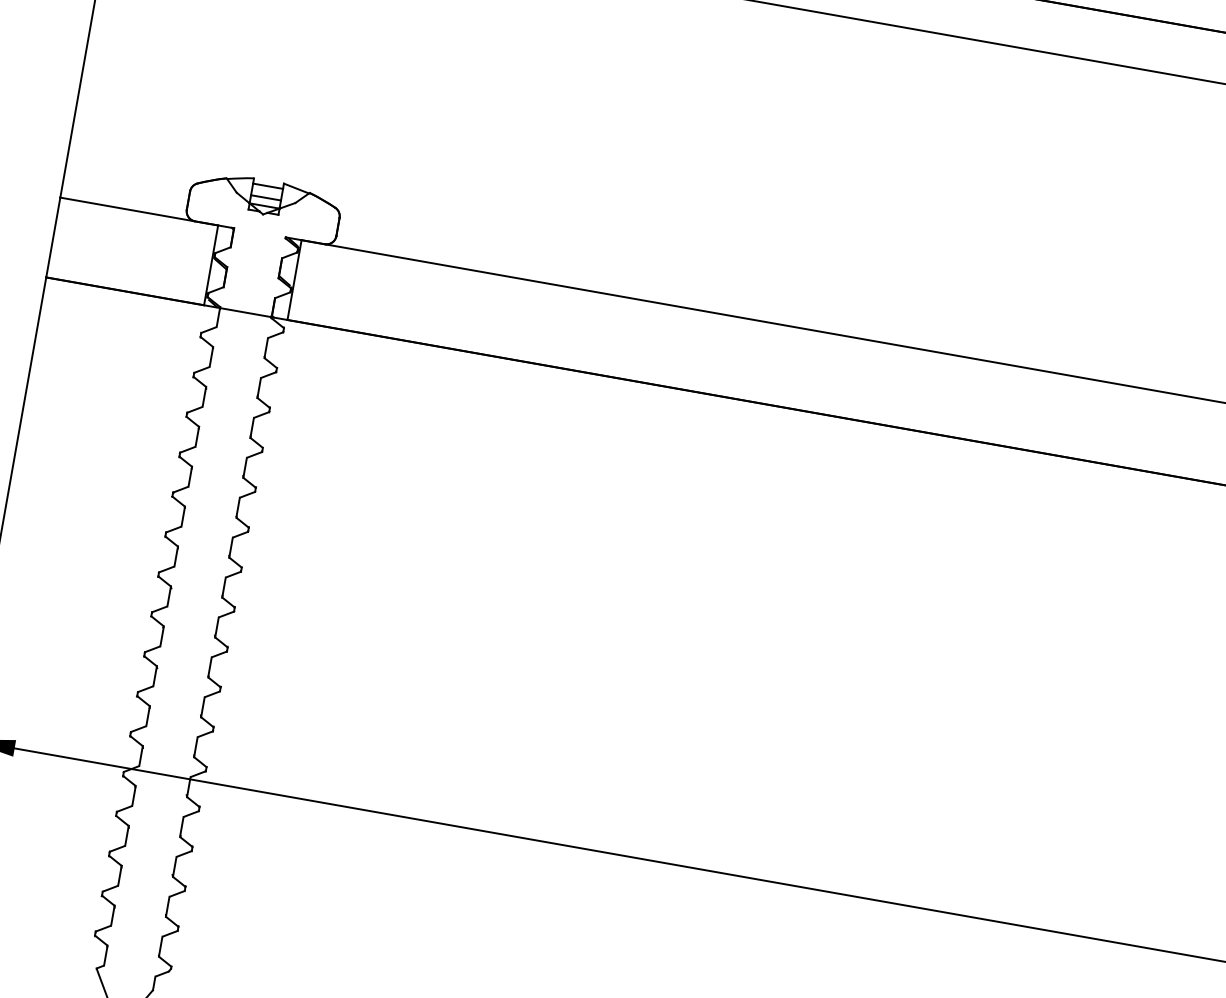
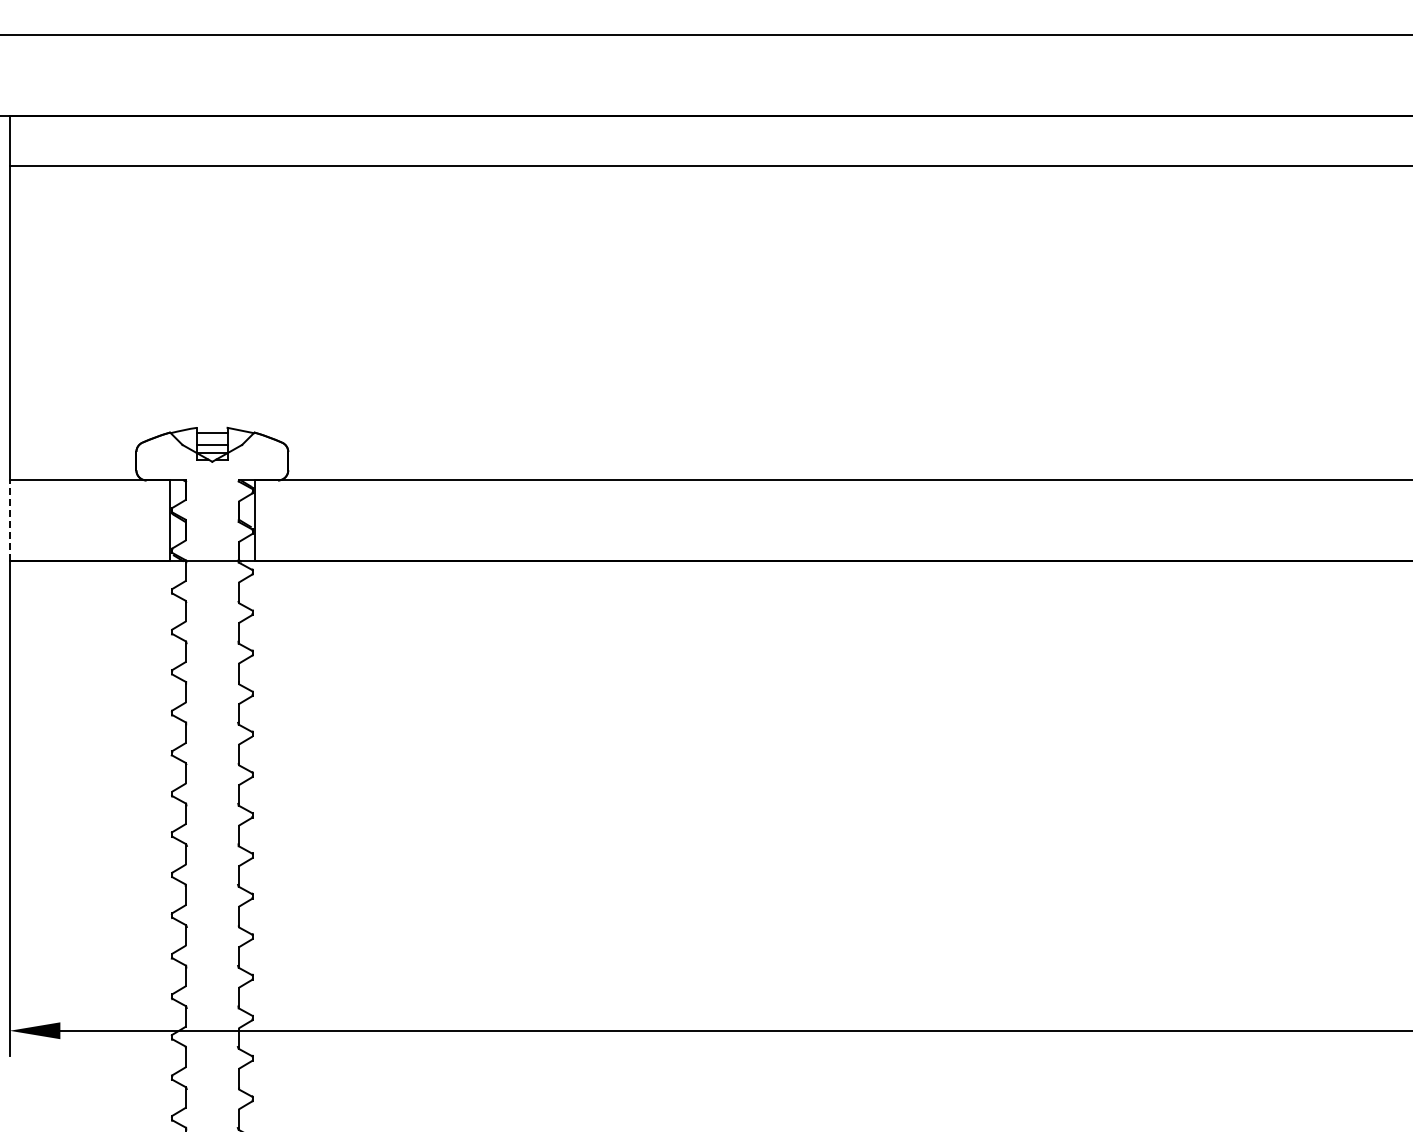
line: (53, 237) -> (9, 520), solid -> dashed

